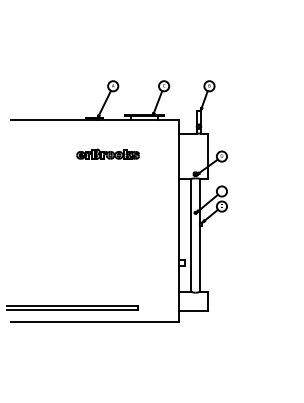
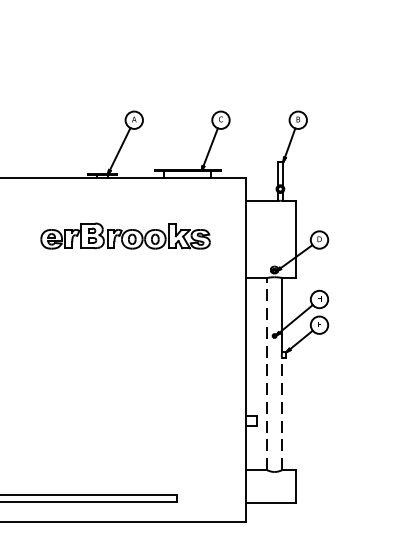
part: (107, 153) -> (124, 234), size x1.6
line: (191, 234) -> (267, 372), solid -> dashed
line: (200, 258) -> (282, 413), solid -> dashed

